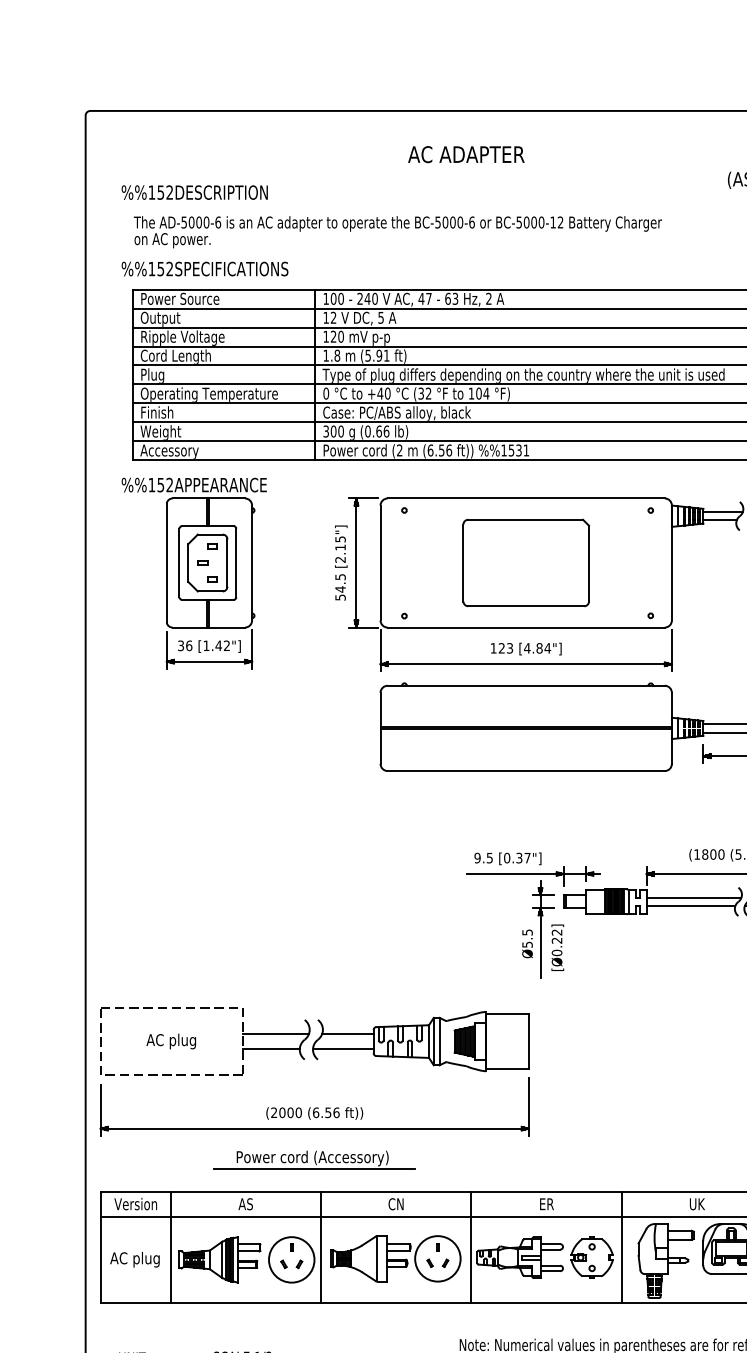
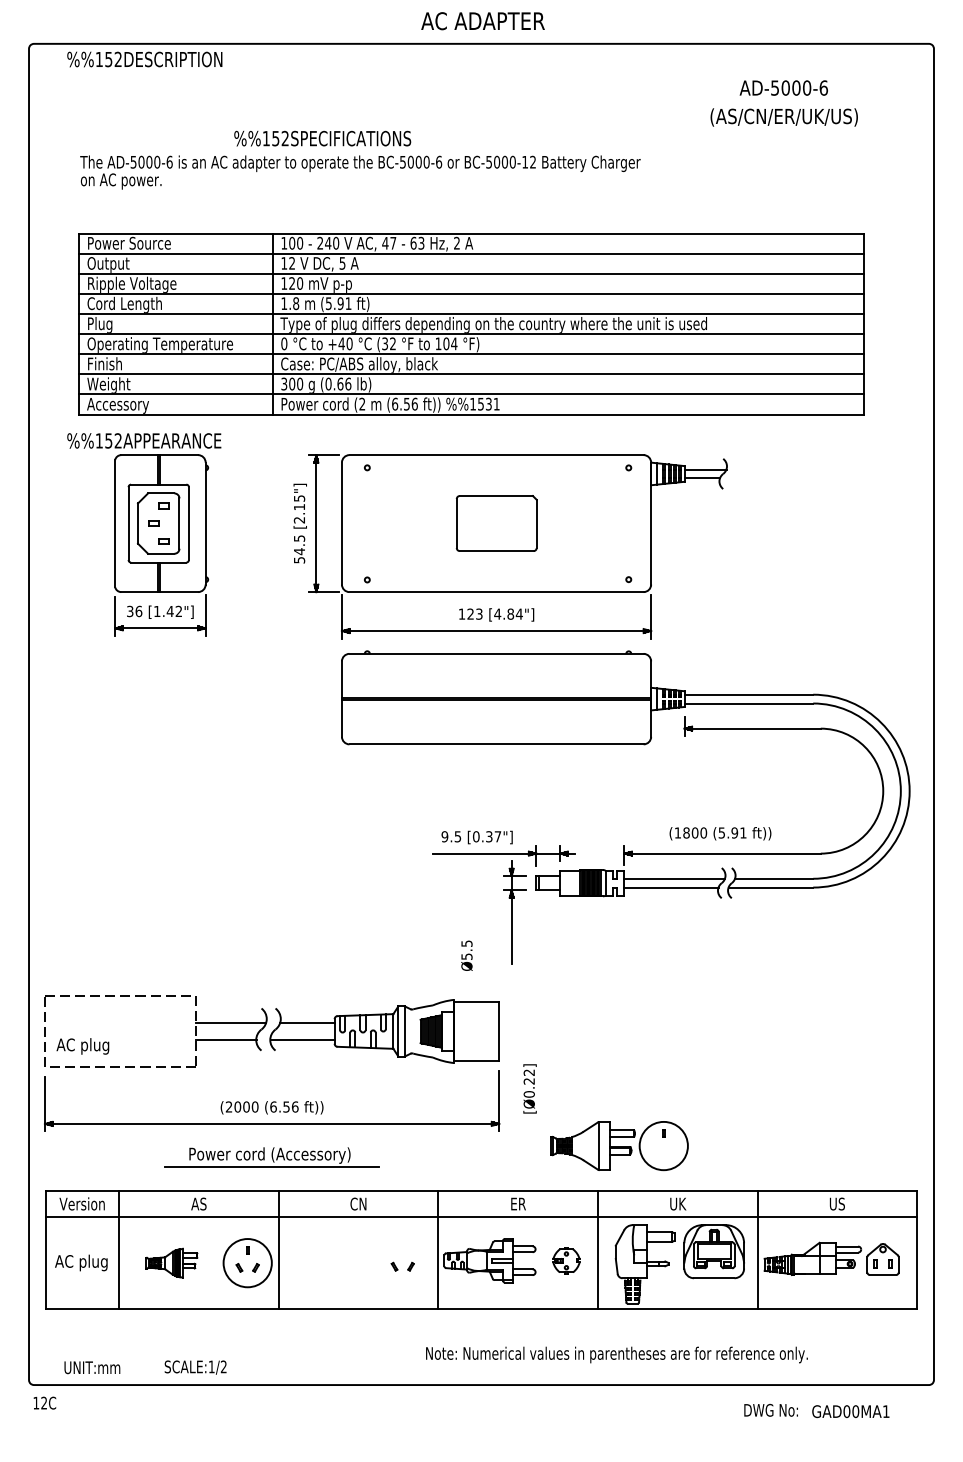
text: (465, 154) -> (482, 21), moved
text: (194, 192) -> (144, 59), moved
text: (204, 268) -> (322, 138), moved
part: (526, 562) -> (496, 523), size x0.6
text: (527, 943) -> (466, 955), moved
text: (557, 947) -> (529, 1088), moved
text: (170, 1041) -> (82, 1046), moved
part: (592, 1257) -> (566, 1260), size x0.6
part: (396, 1259) -> (619, 1146), moved
part: (219, 1260) -> (171, 1263), size x0.6

